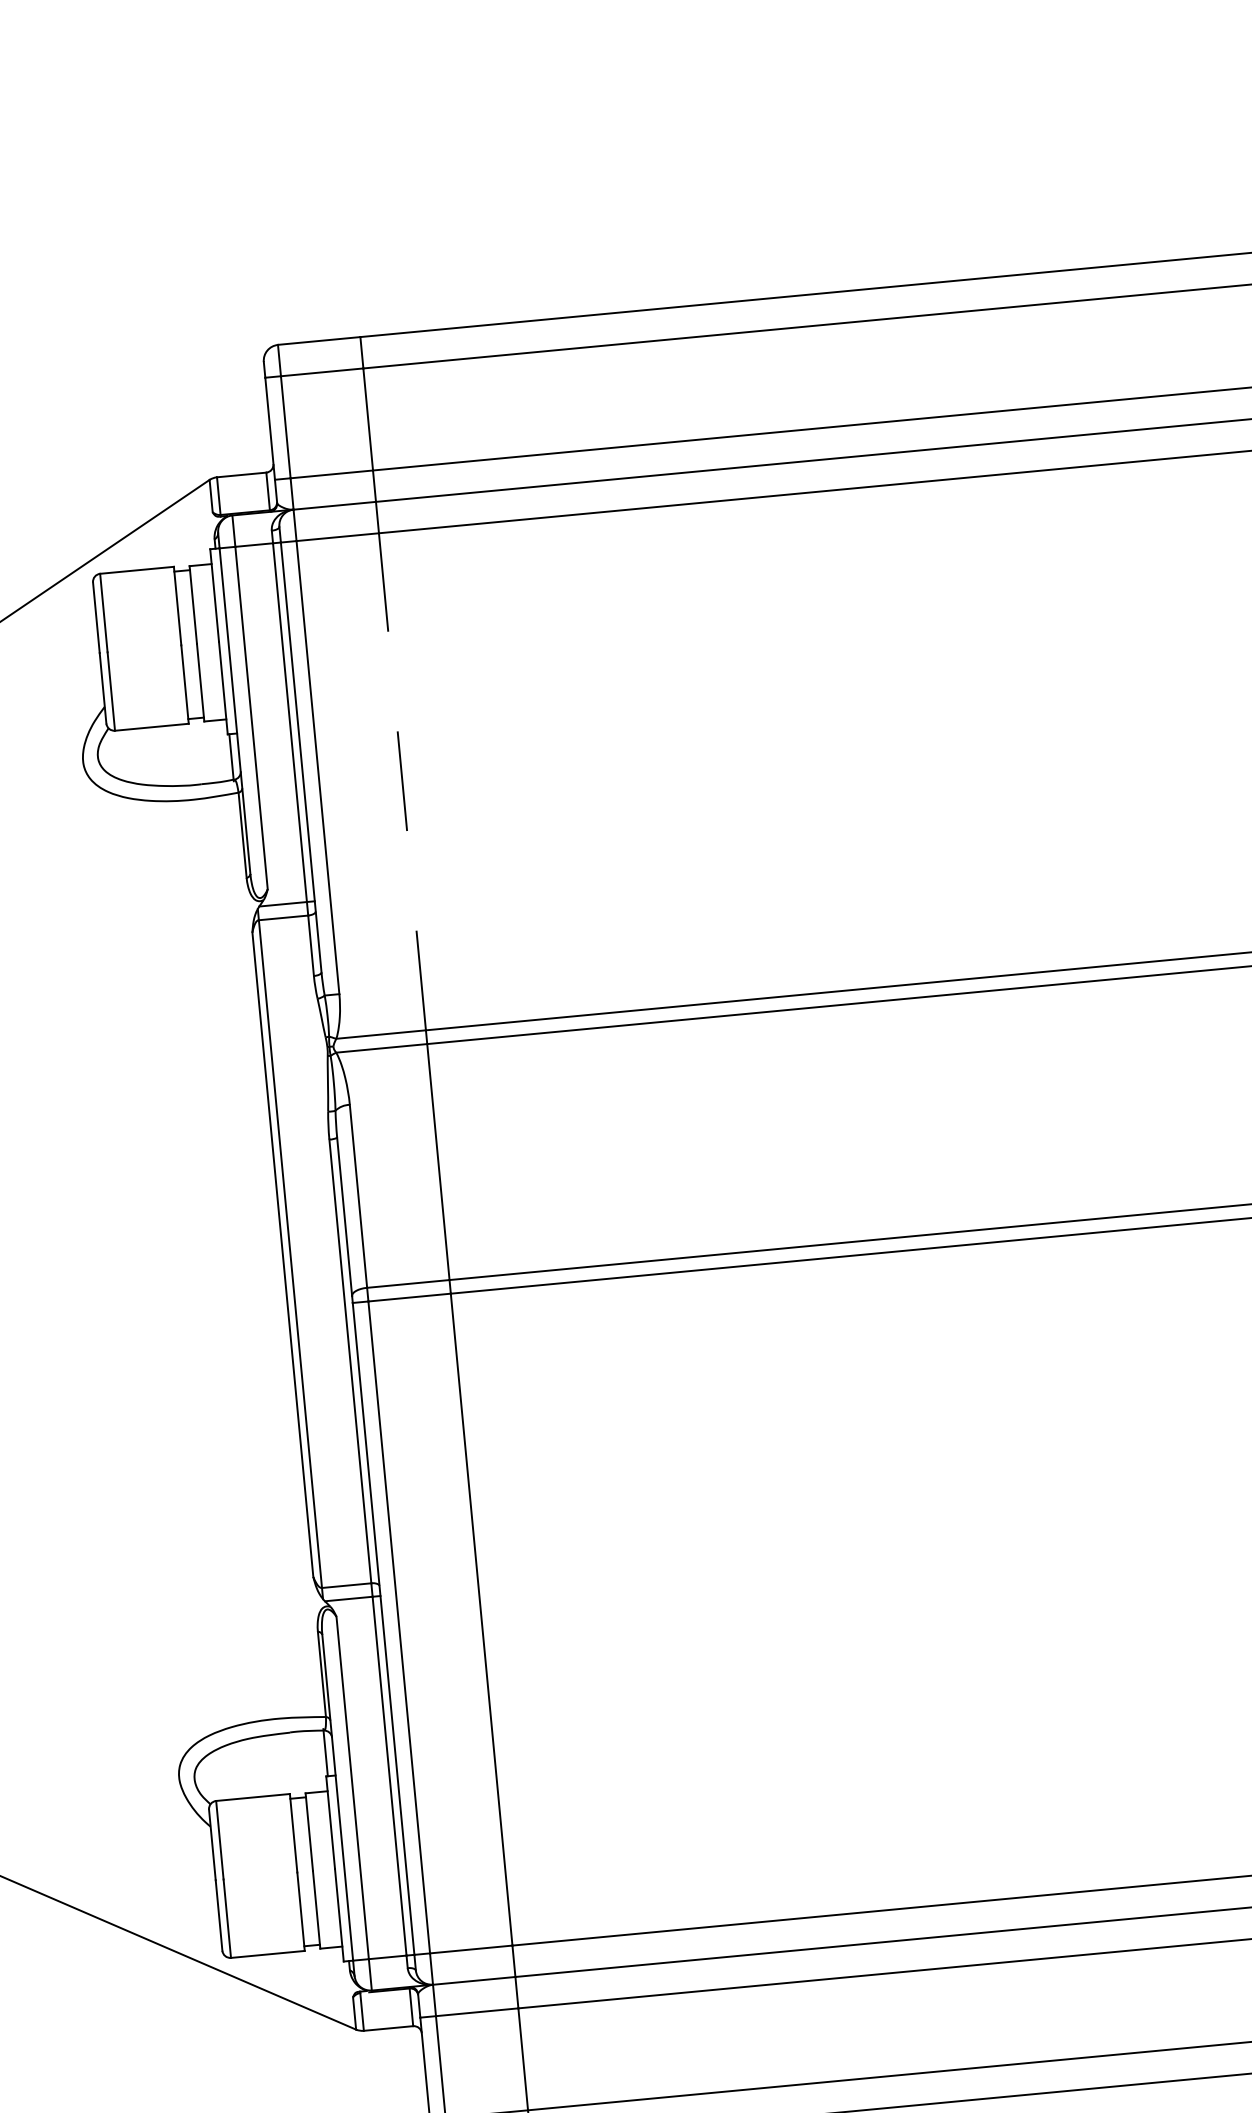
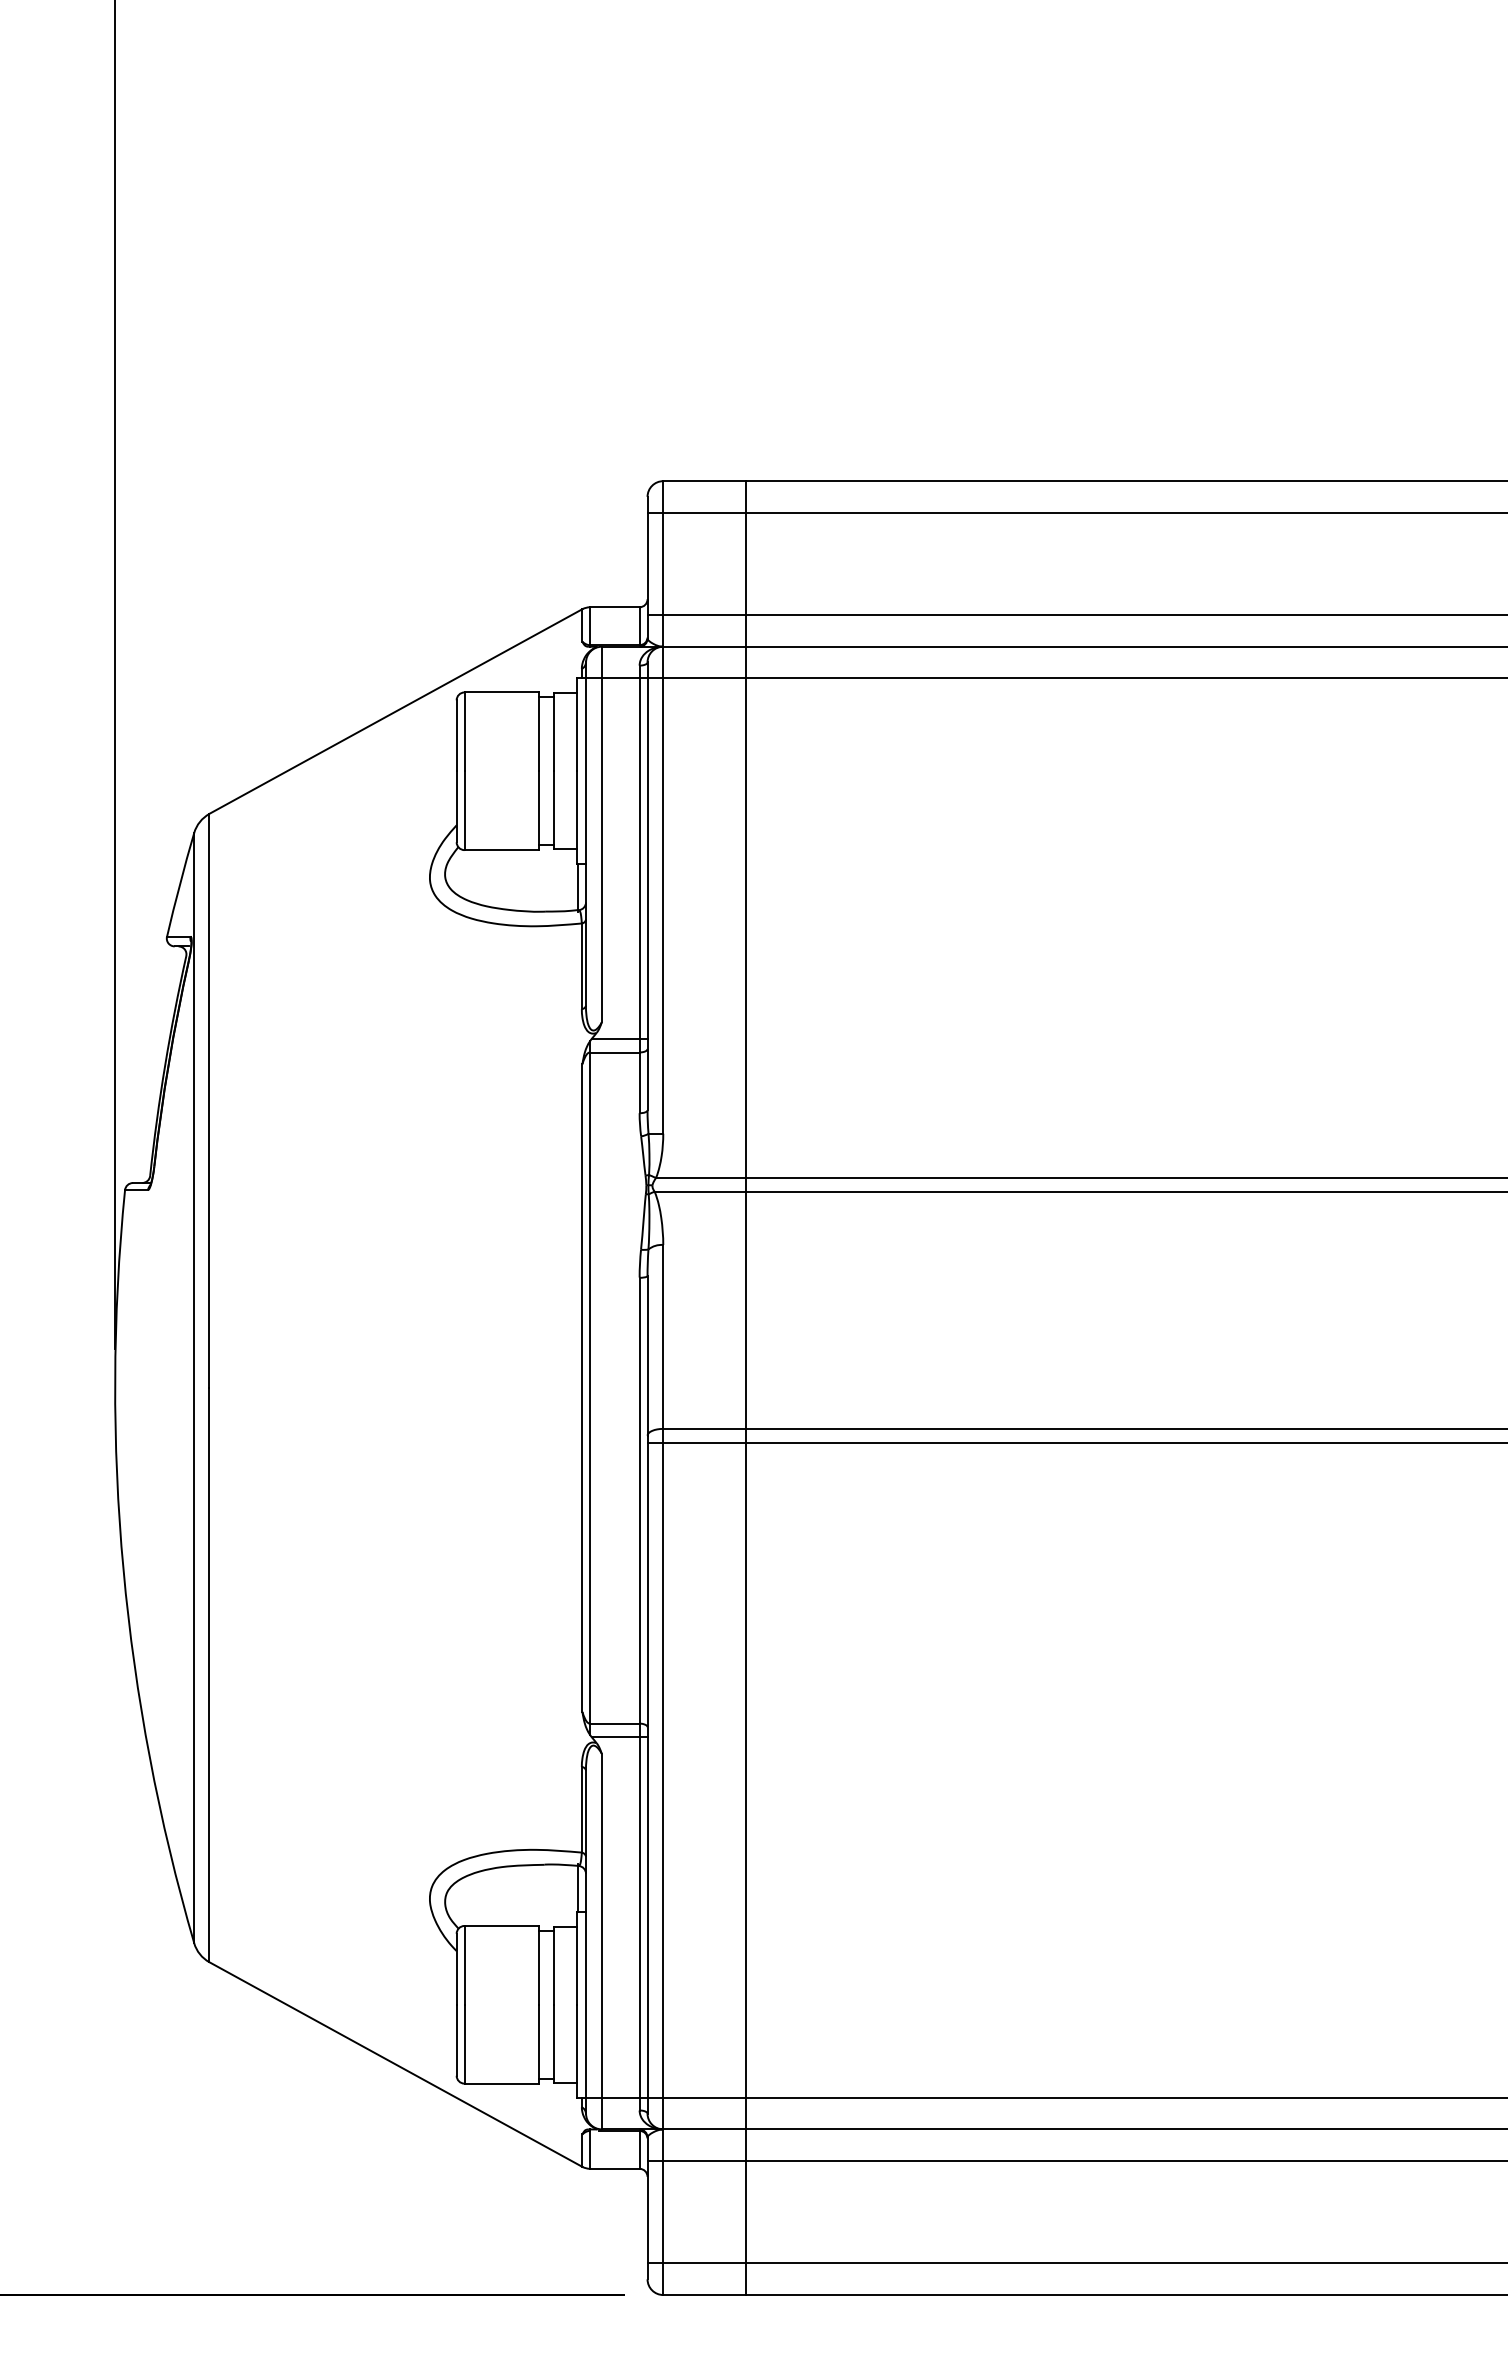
line: (402, 782) -> (746, 928), dashed -> solid

